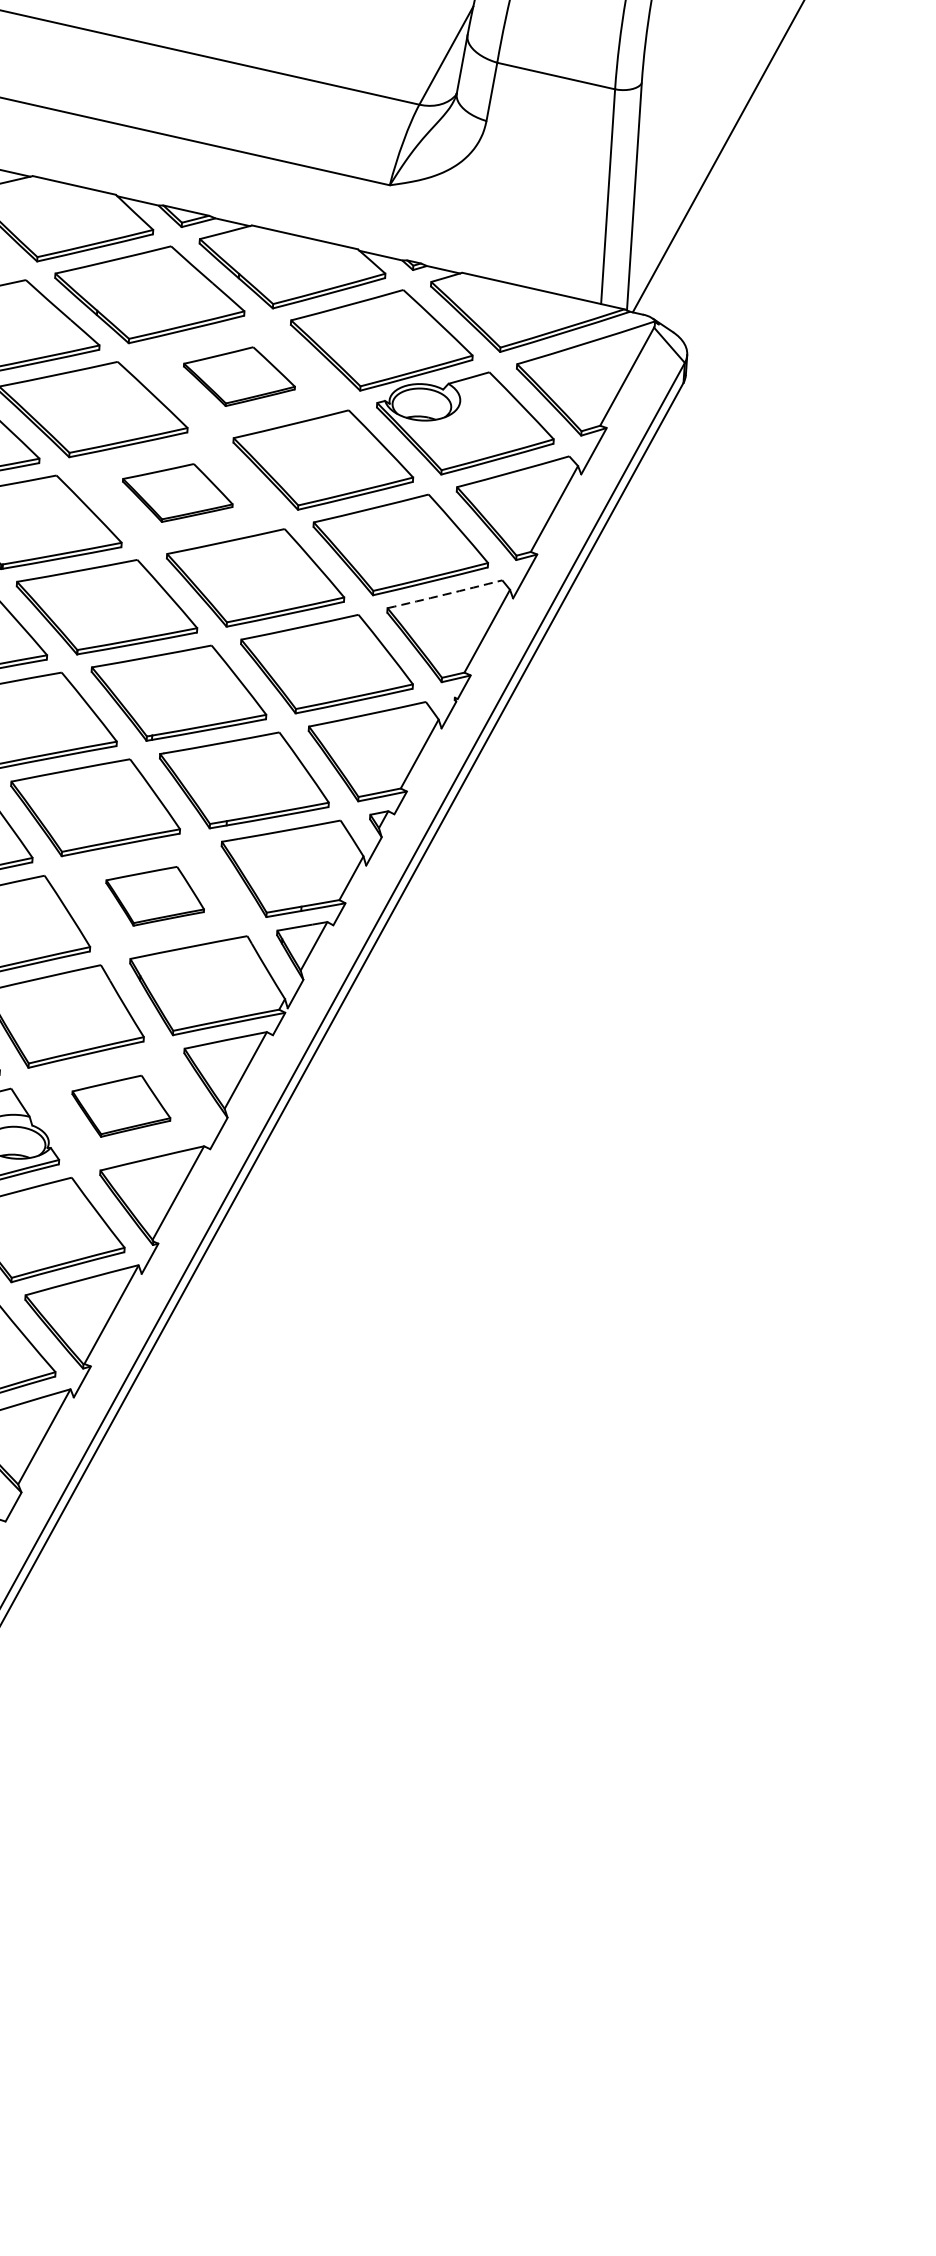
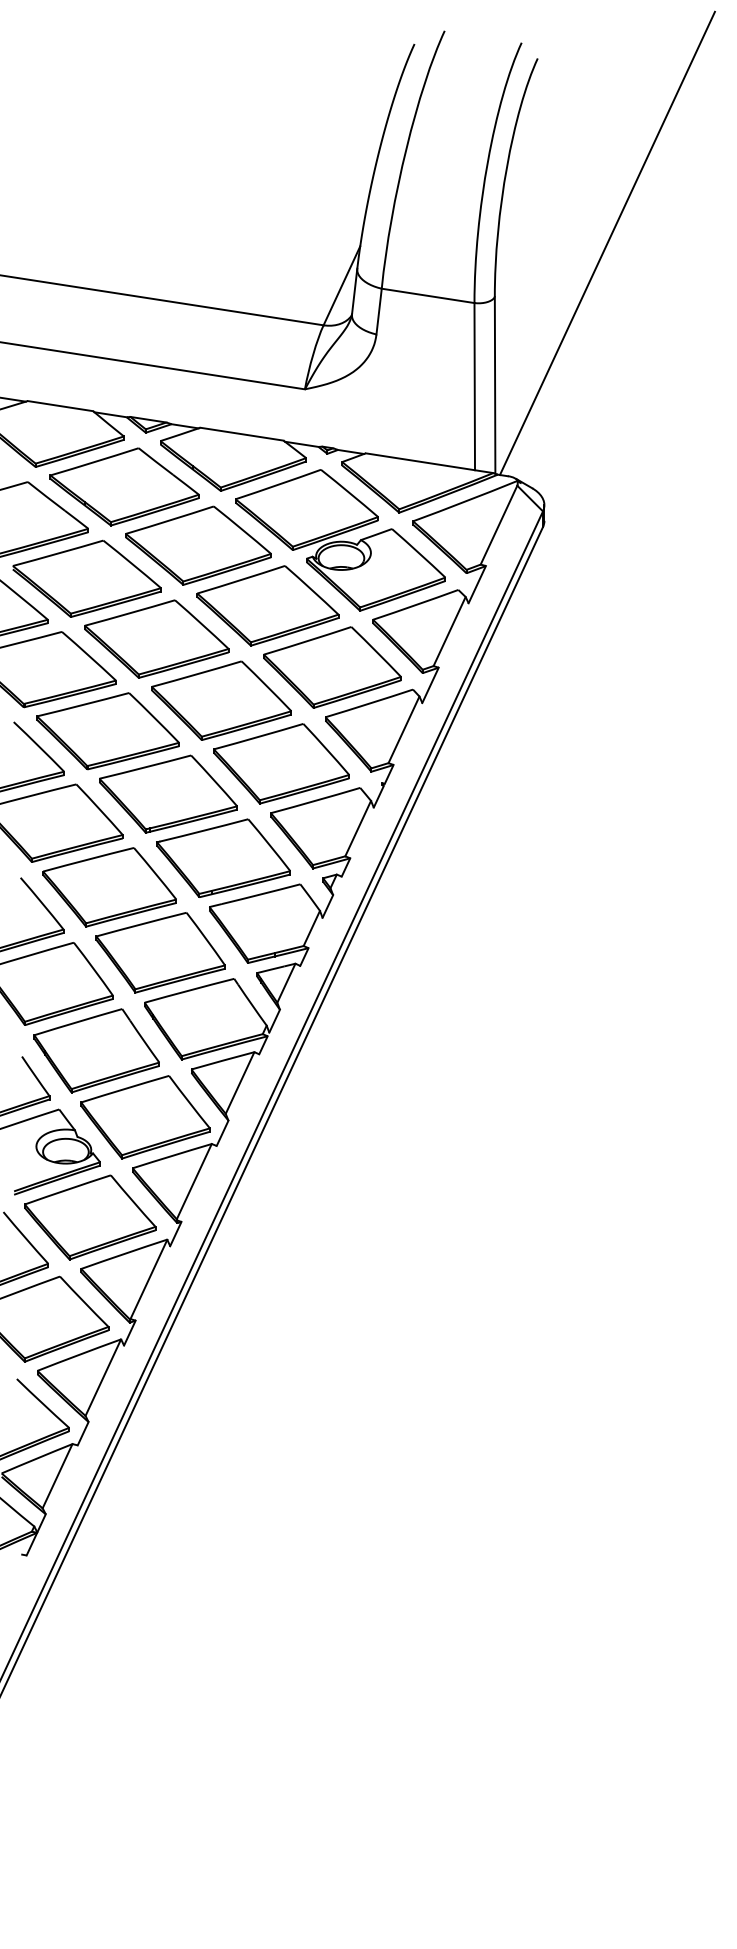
part: (239, 376) -> (198, 545), size x1.67
part: (177, 492) -> (156, 638), size x1.67
arc: (445, 594) -> (369, 703), dashed -> solid
part: (155, 895) -> (160, 952), size x1.67
part: (121, 1106) -> (145, 1117), size x1.67

